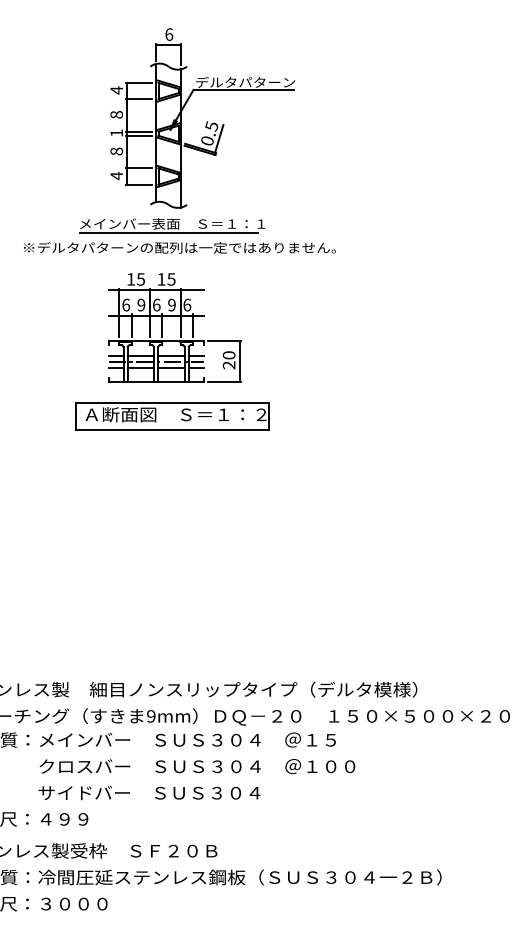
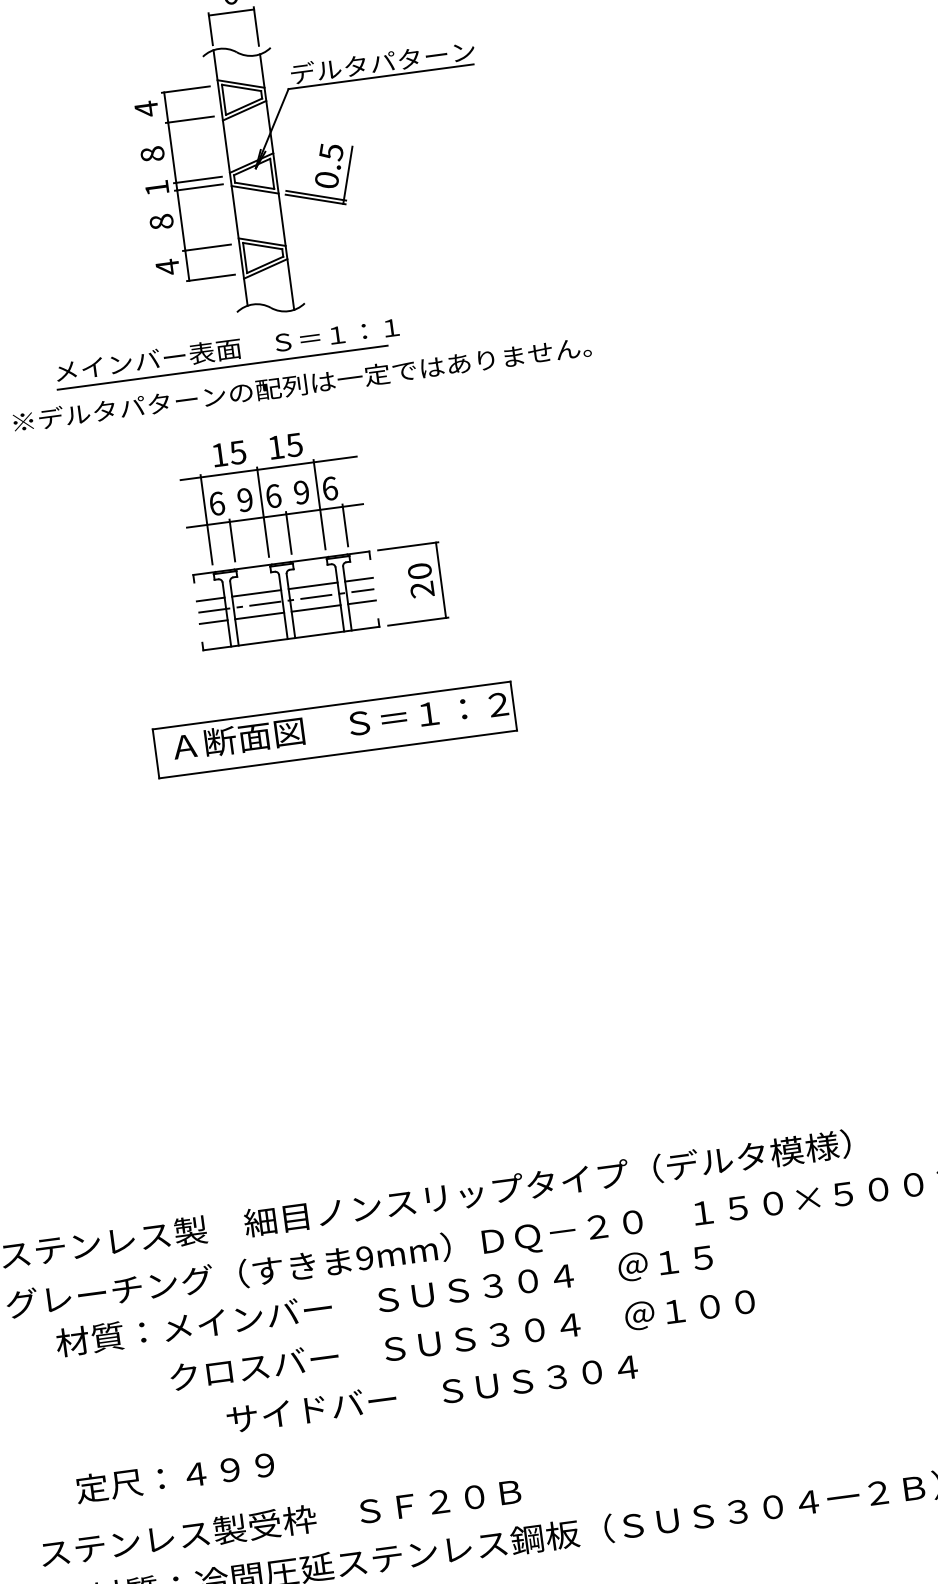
part: (172, 225) -> (227, 352), moved
part: (172, 416) -> (334, 729), moved
text: (149, 792) -> (432, 1392), moved

